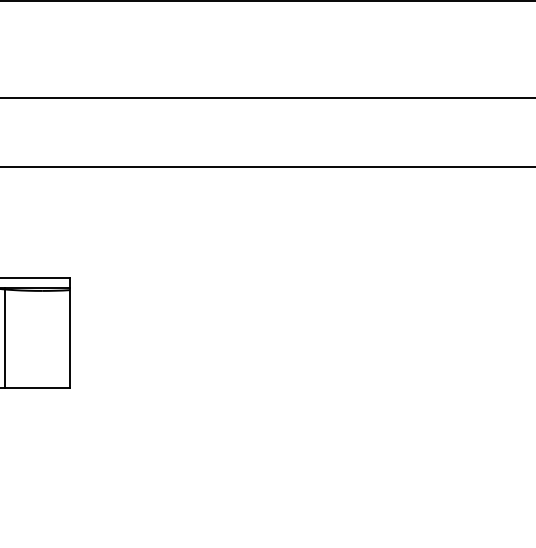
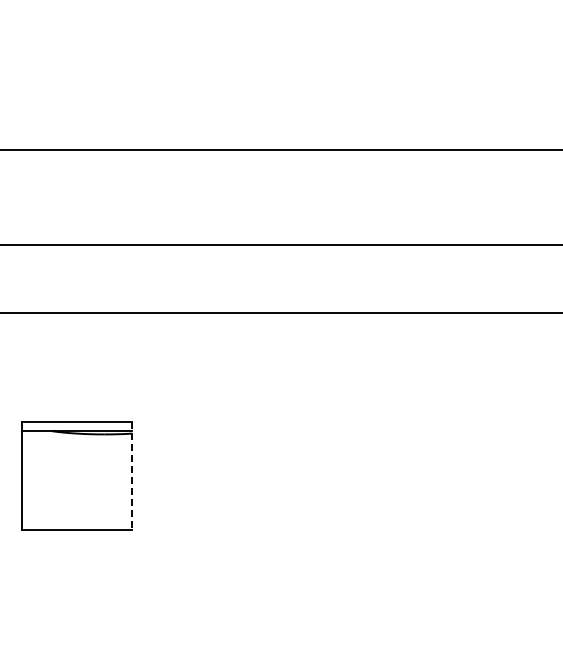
line: (70, 333) -> (132, 476), solid -> dashed
line: (5, 337) -> (68, 480), removed

